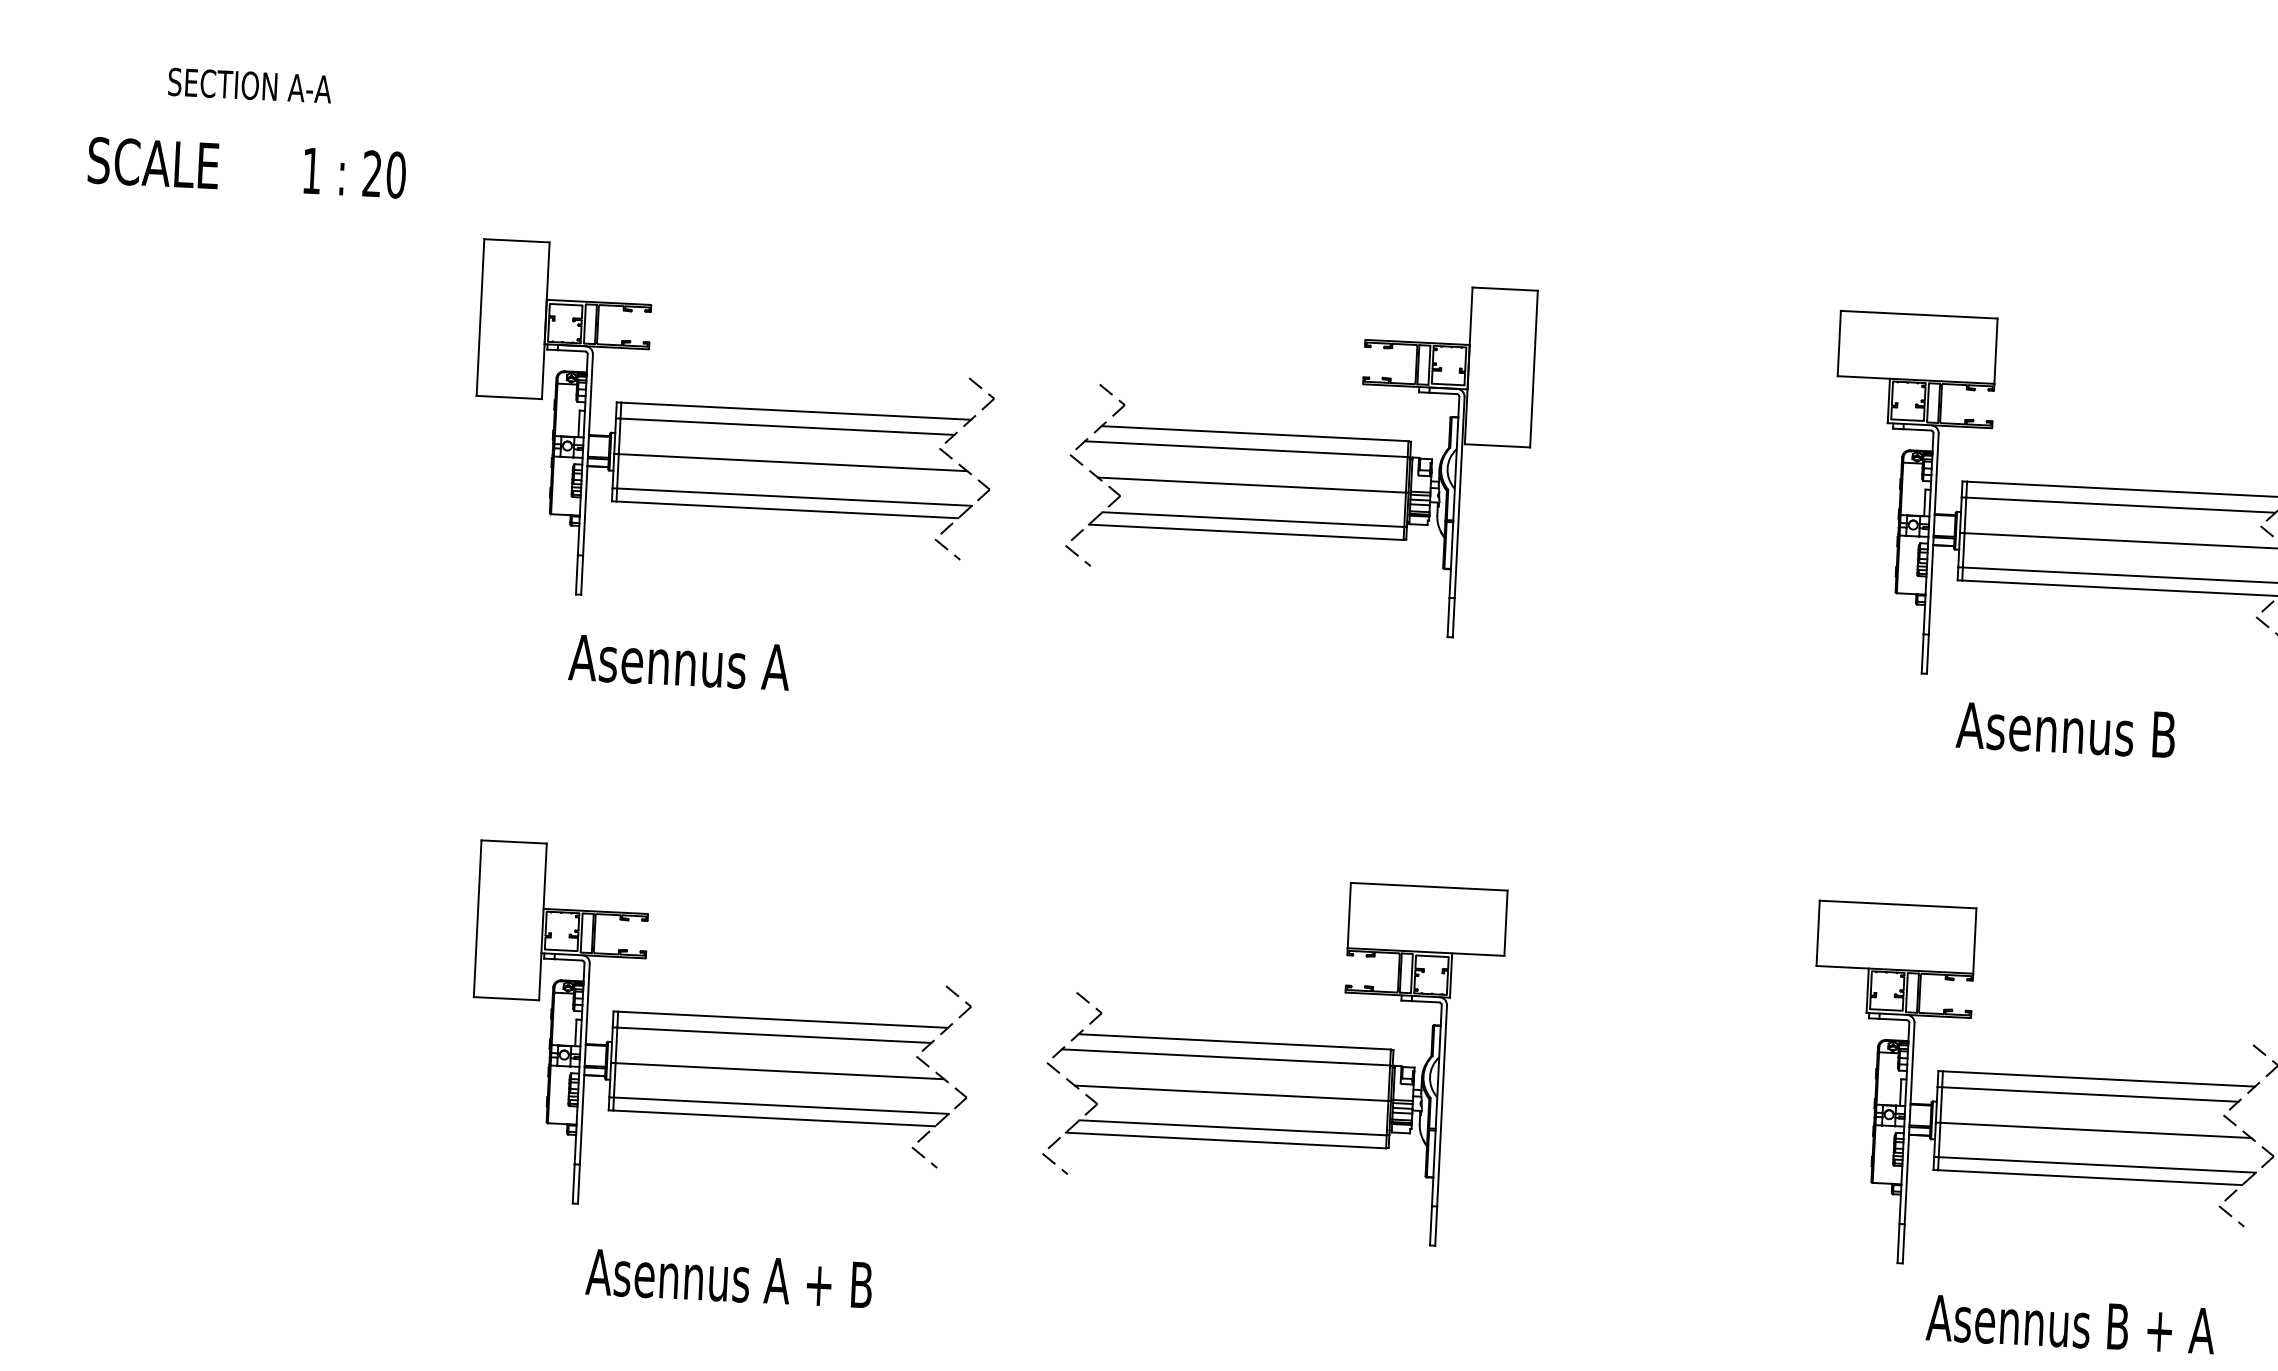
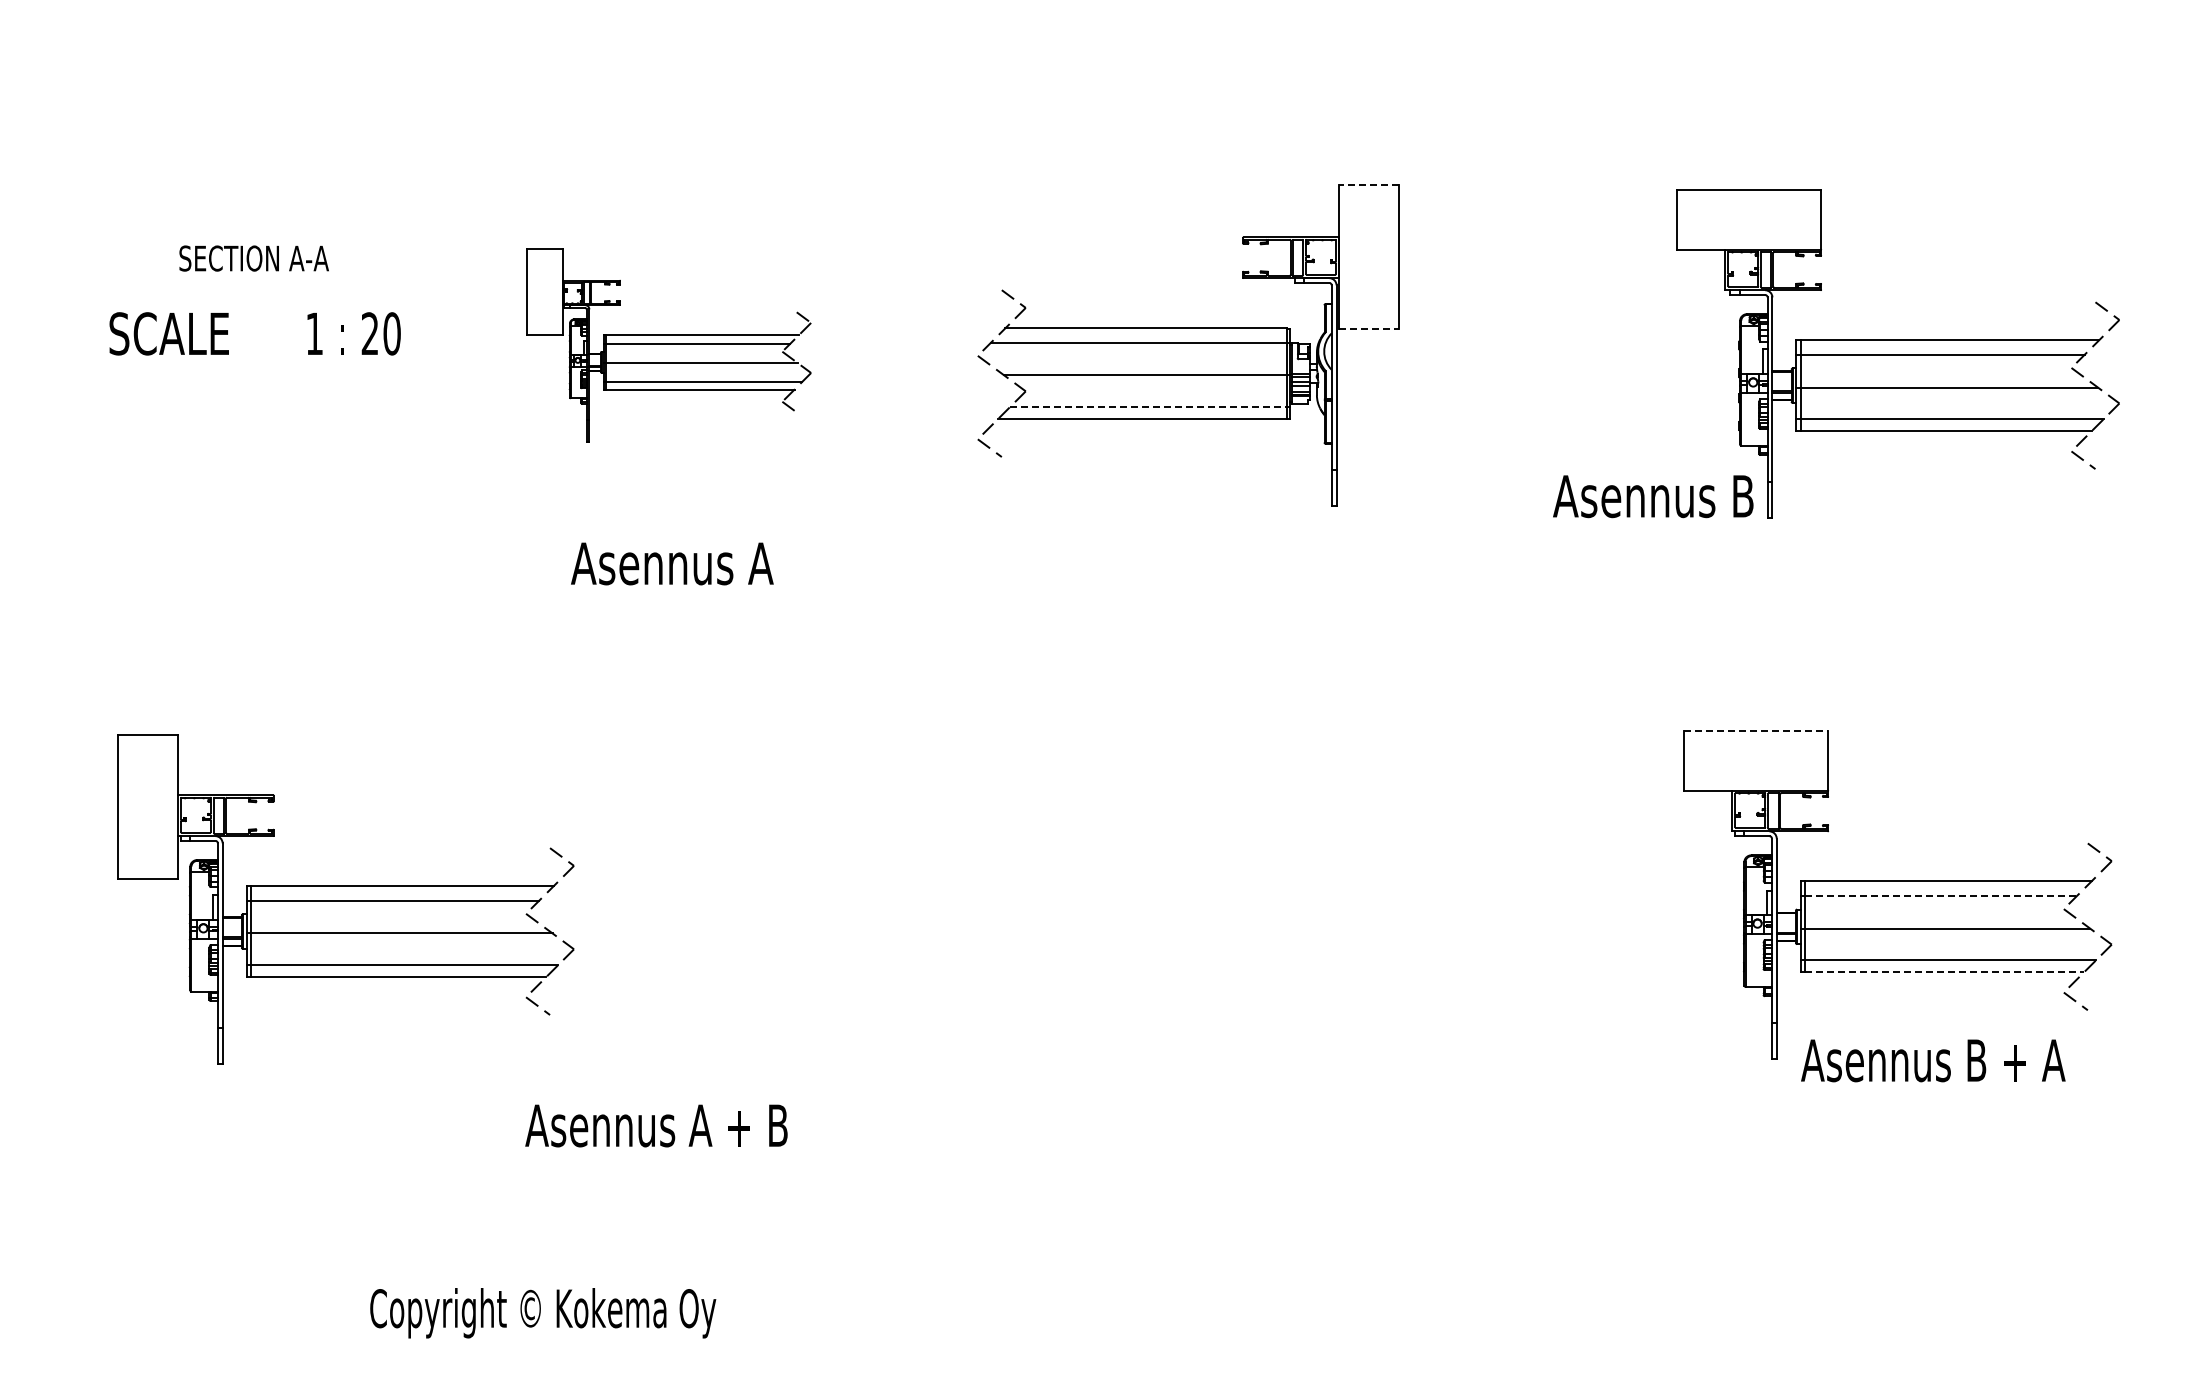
text: (248, 131) -> (254, 300), moved
line: (1504, 288) -> (1368, 184), solid -> dashed
part: (733, 427) -> (668, 345), size x0.6
line: (1497, 445) -> (1368, 328), solid -> dashed
line: (1253, 520) -> (1148, 407), solid -> dashed
text: (679, 662) -> (672, 563), moved
text: (2066, 730) -> (1653, 496), moved
line: (1898, 904) -> (1756, 730), solid -> dashed
part: (720, 1031) -> (345, 899), moved
part: (1272, 1058) -> (1190, 899), removed
line: (2089, 1094) -> (1940, 896), solid -> dashed
line: (2090, 1177) -> (1944, 972), solid -> dashed
text: (729, 1278) -> (656, 1125), moved
text: (2070, 1324) -> (1933, 1060), moved

